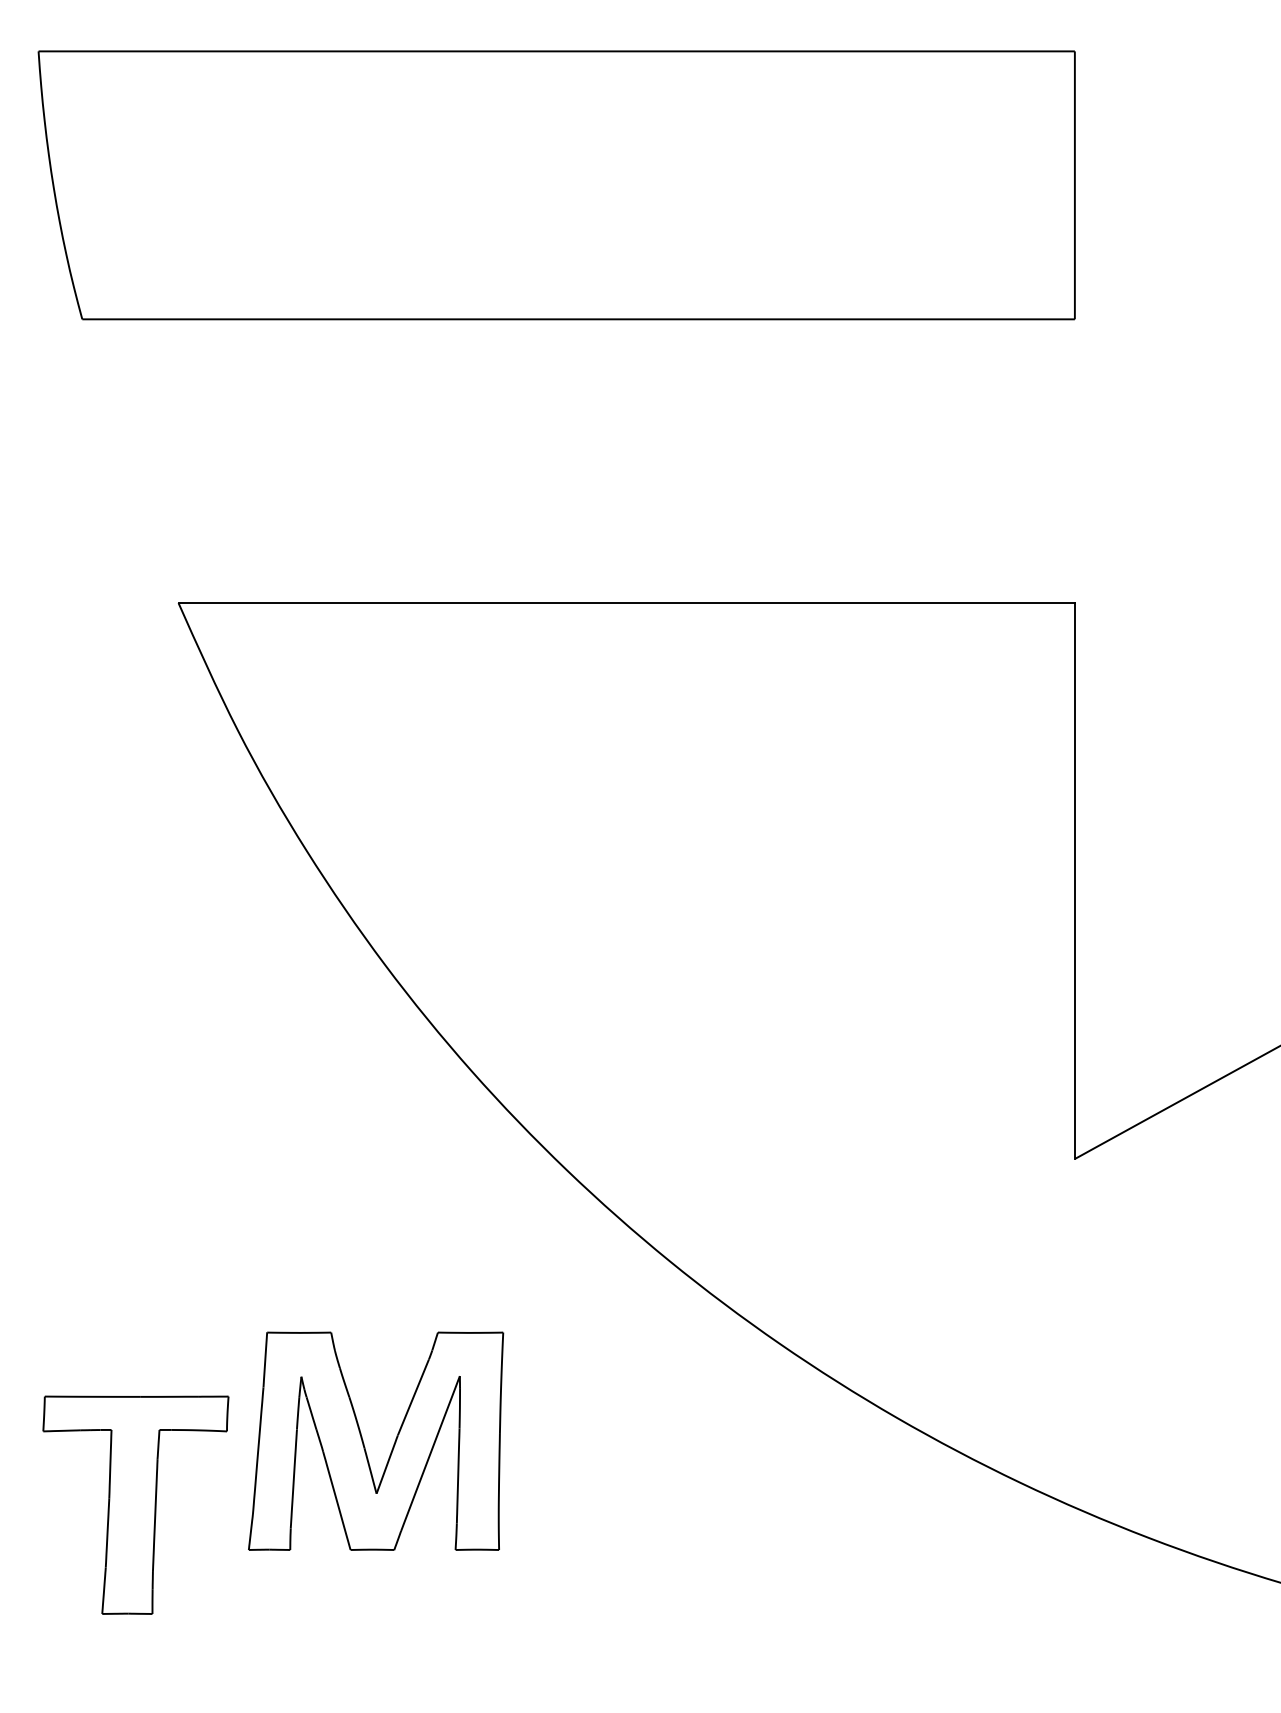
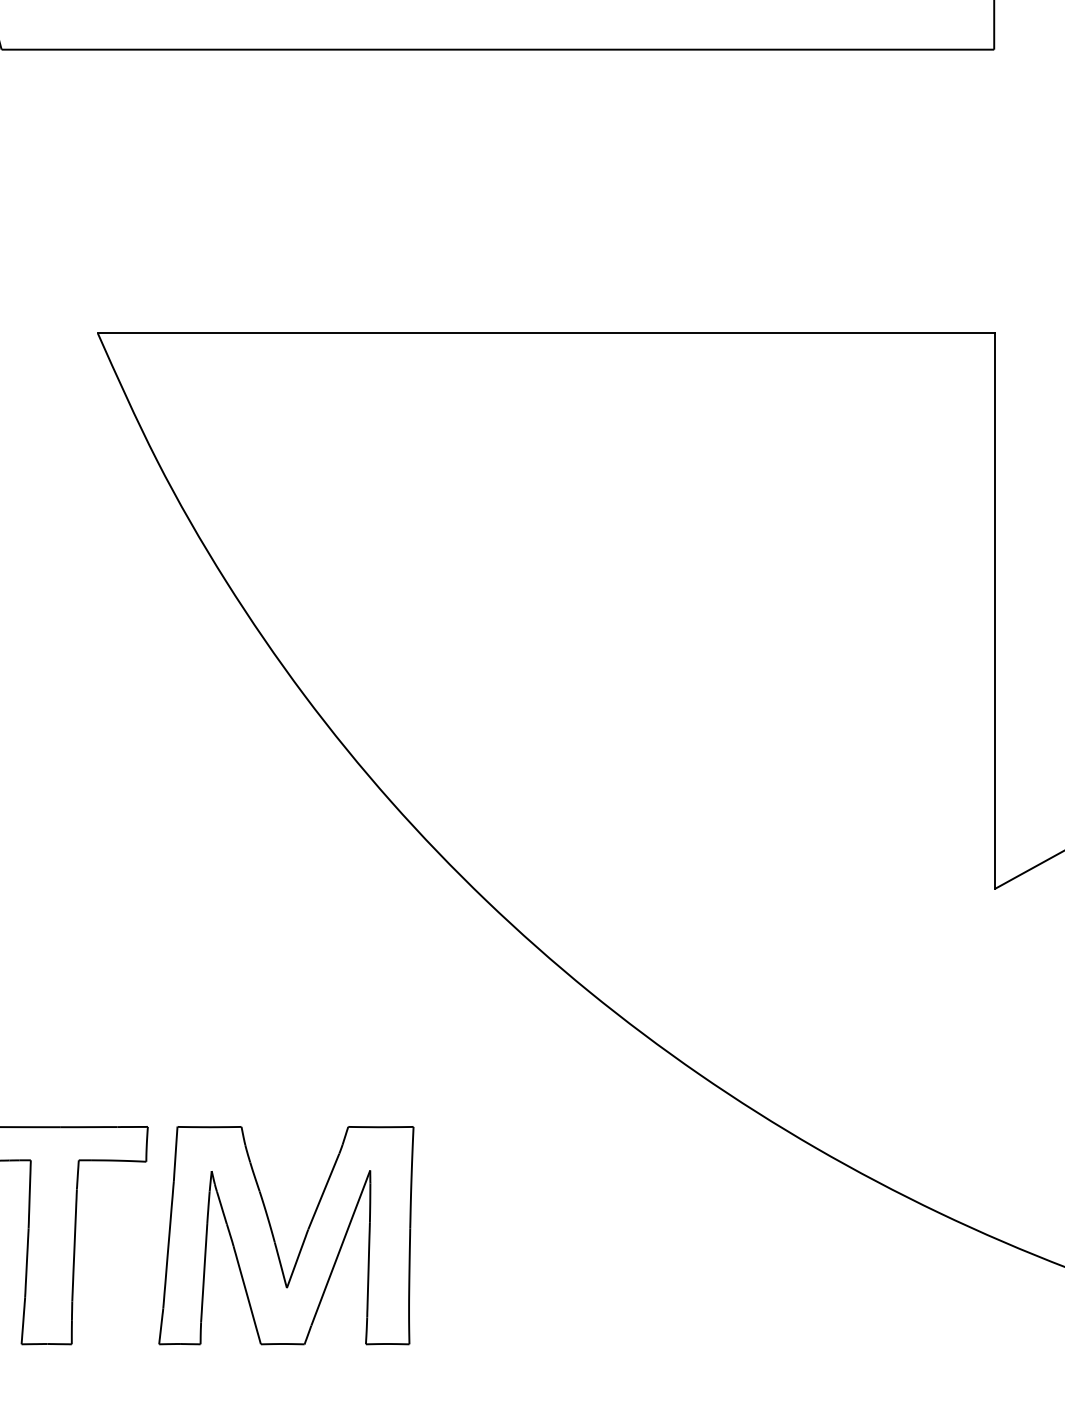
part: (364, 1443) -> (274, 1237), moved

